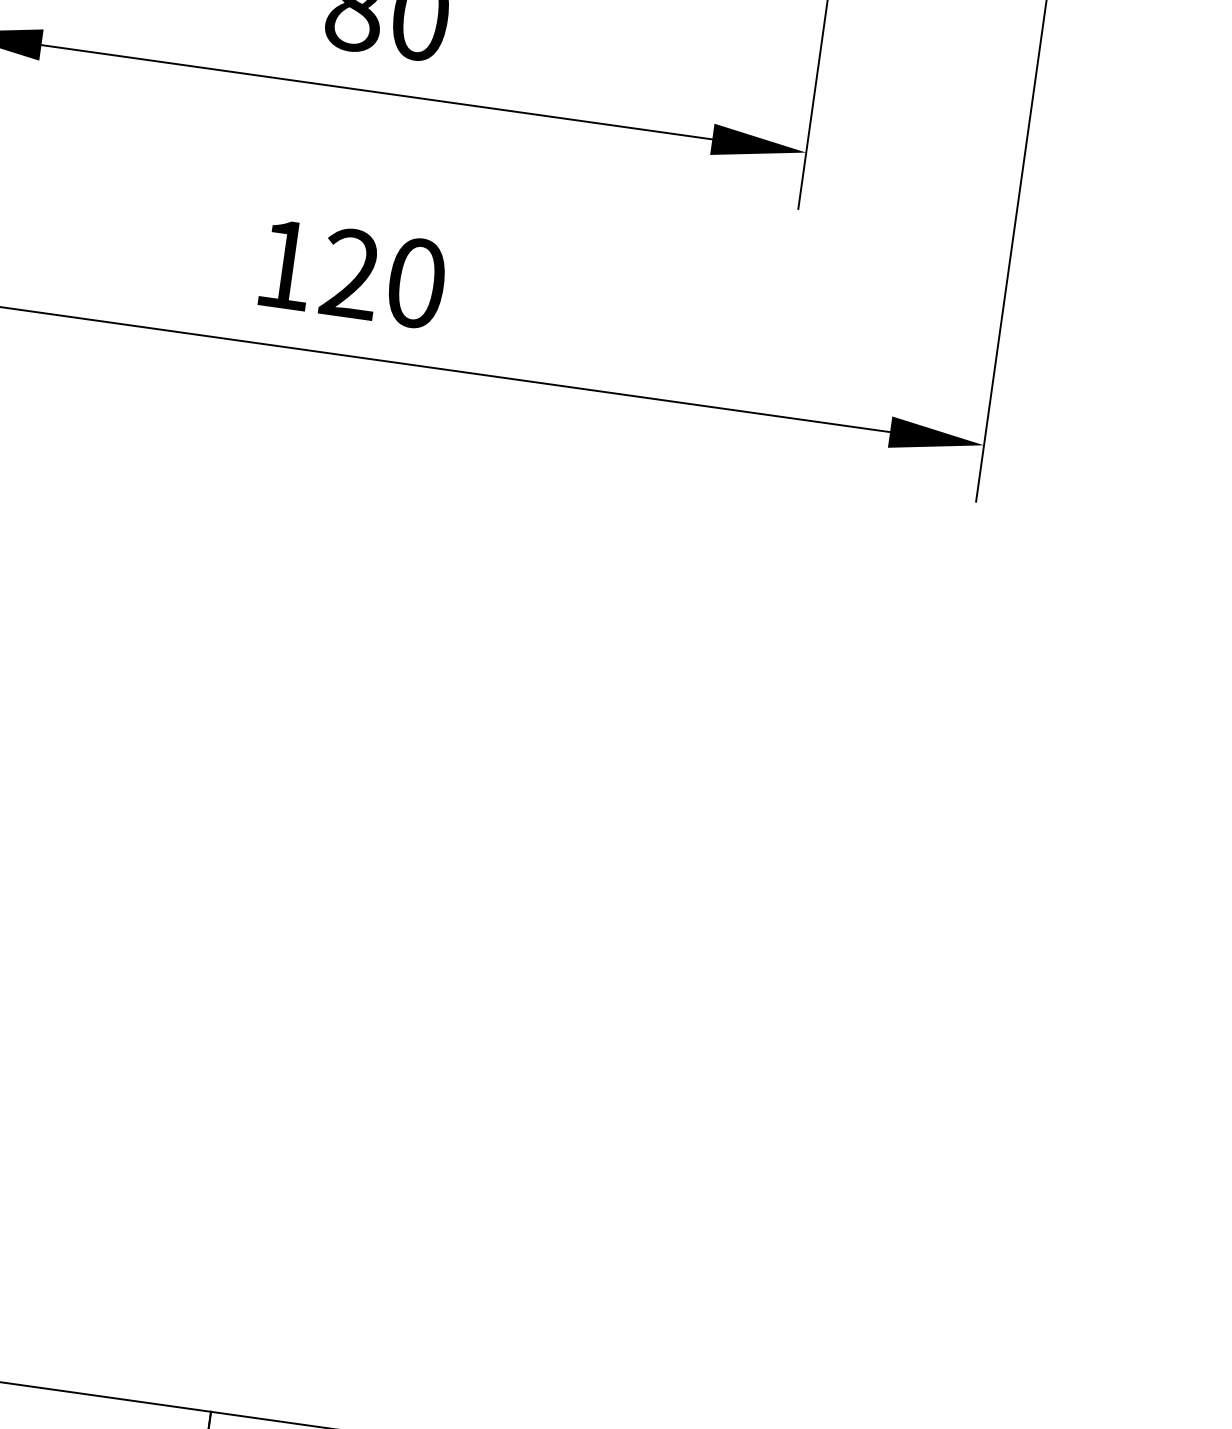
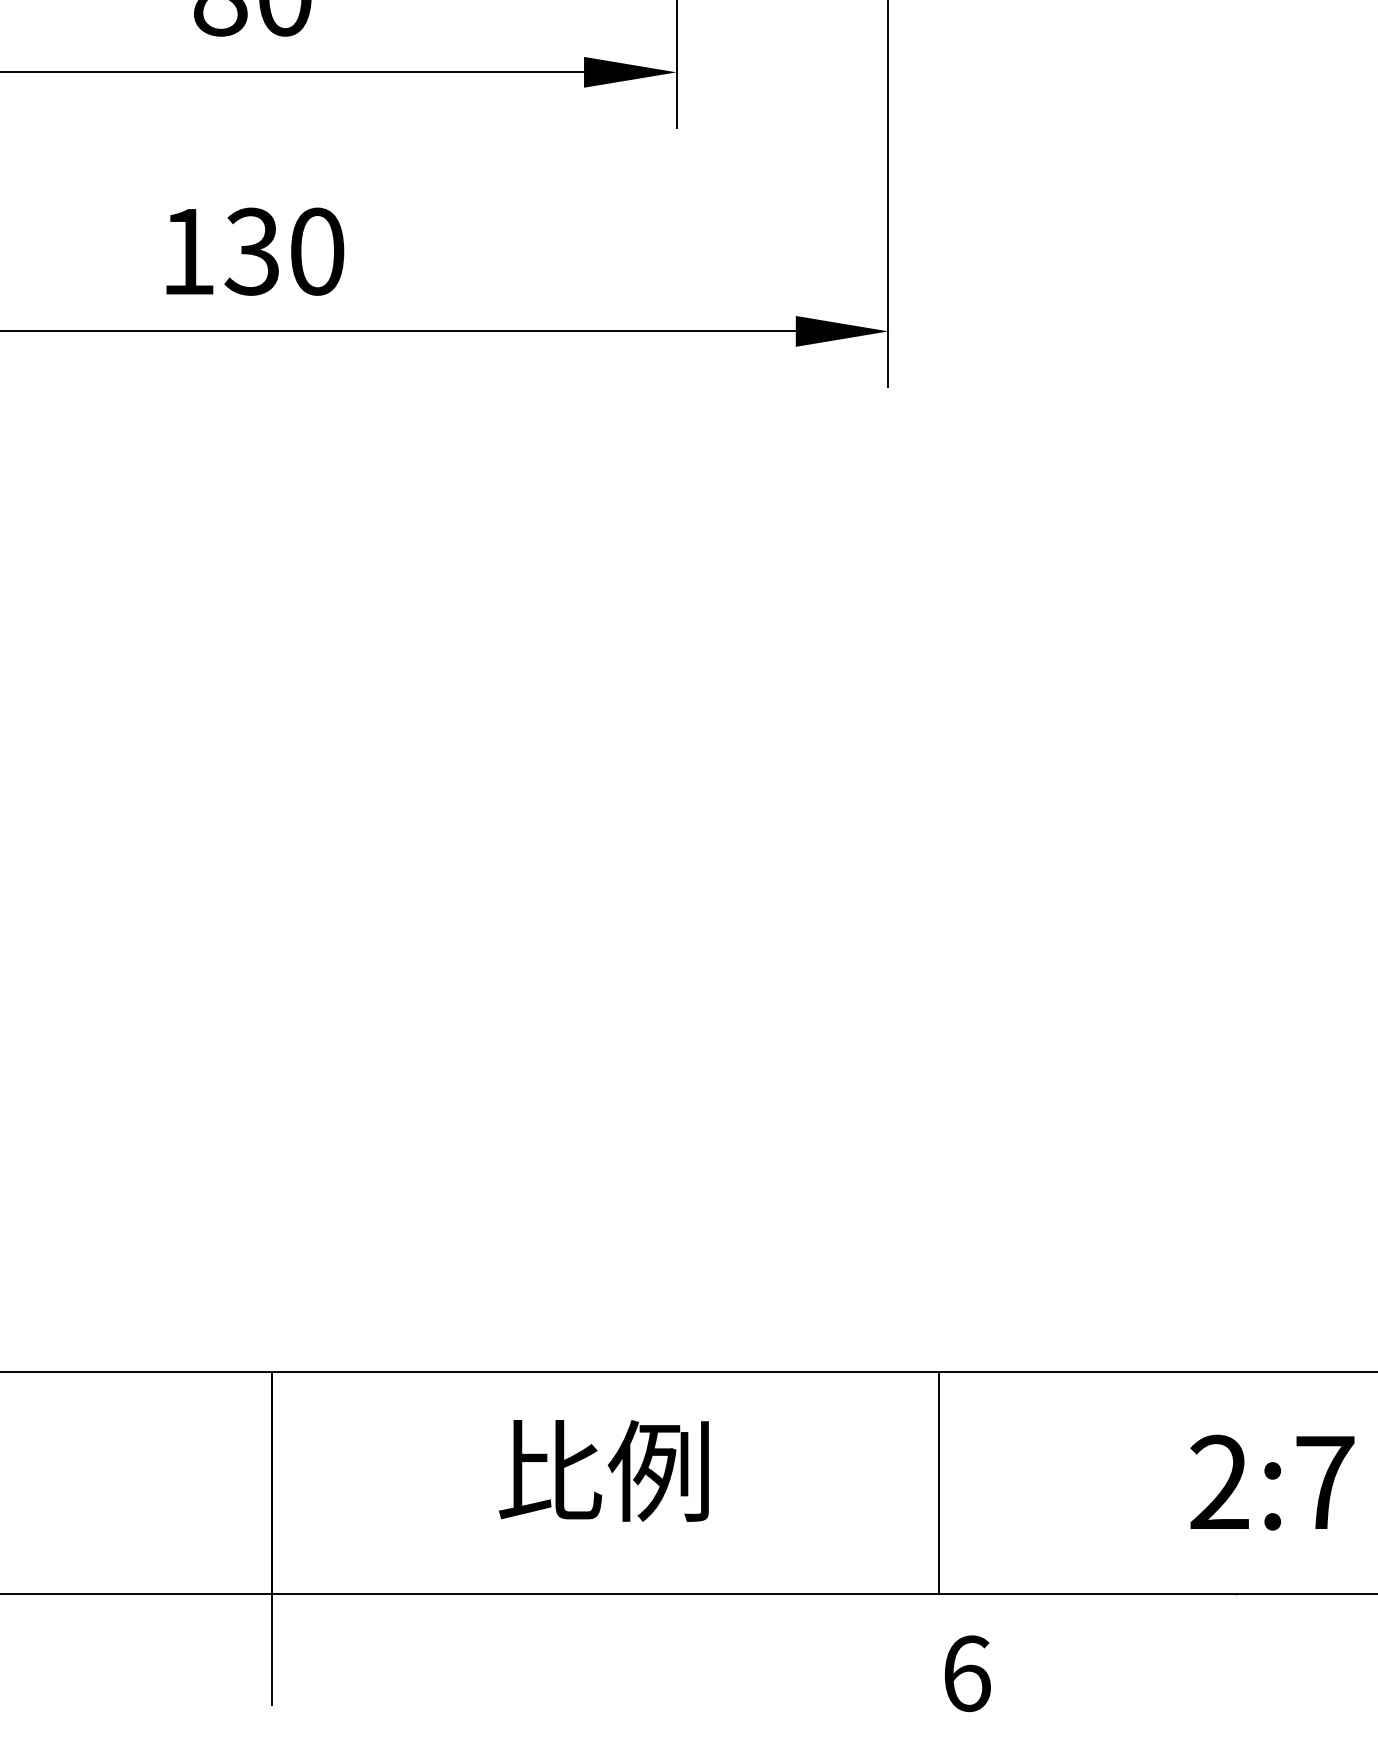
text: (349, 273) -> (251, 251), 120 -> 130

